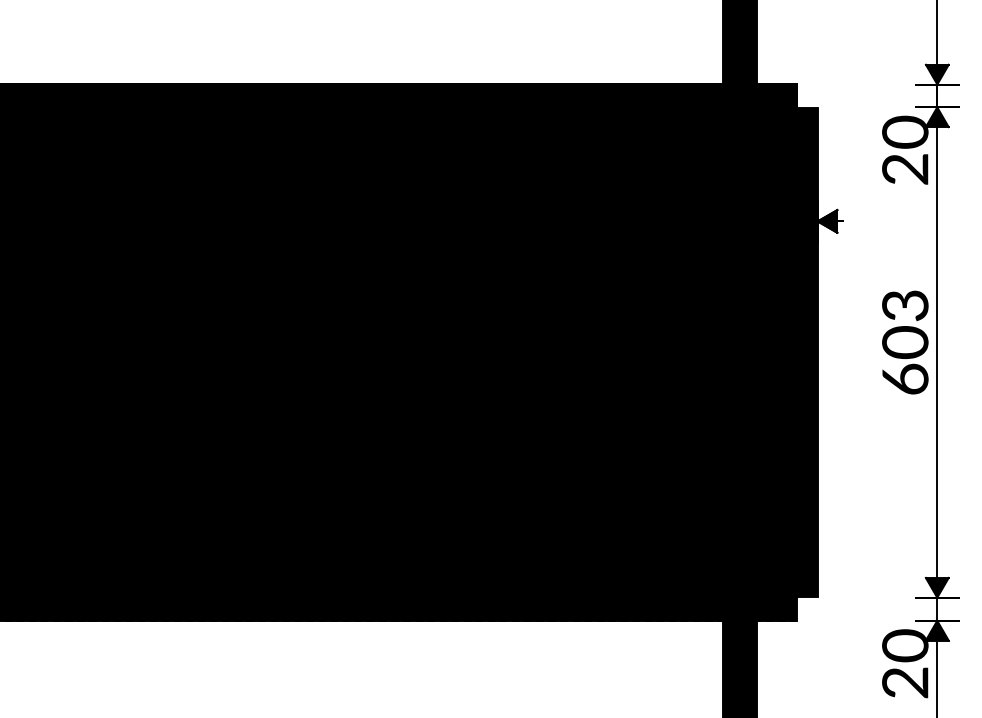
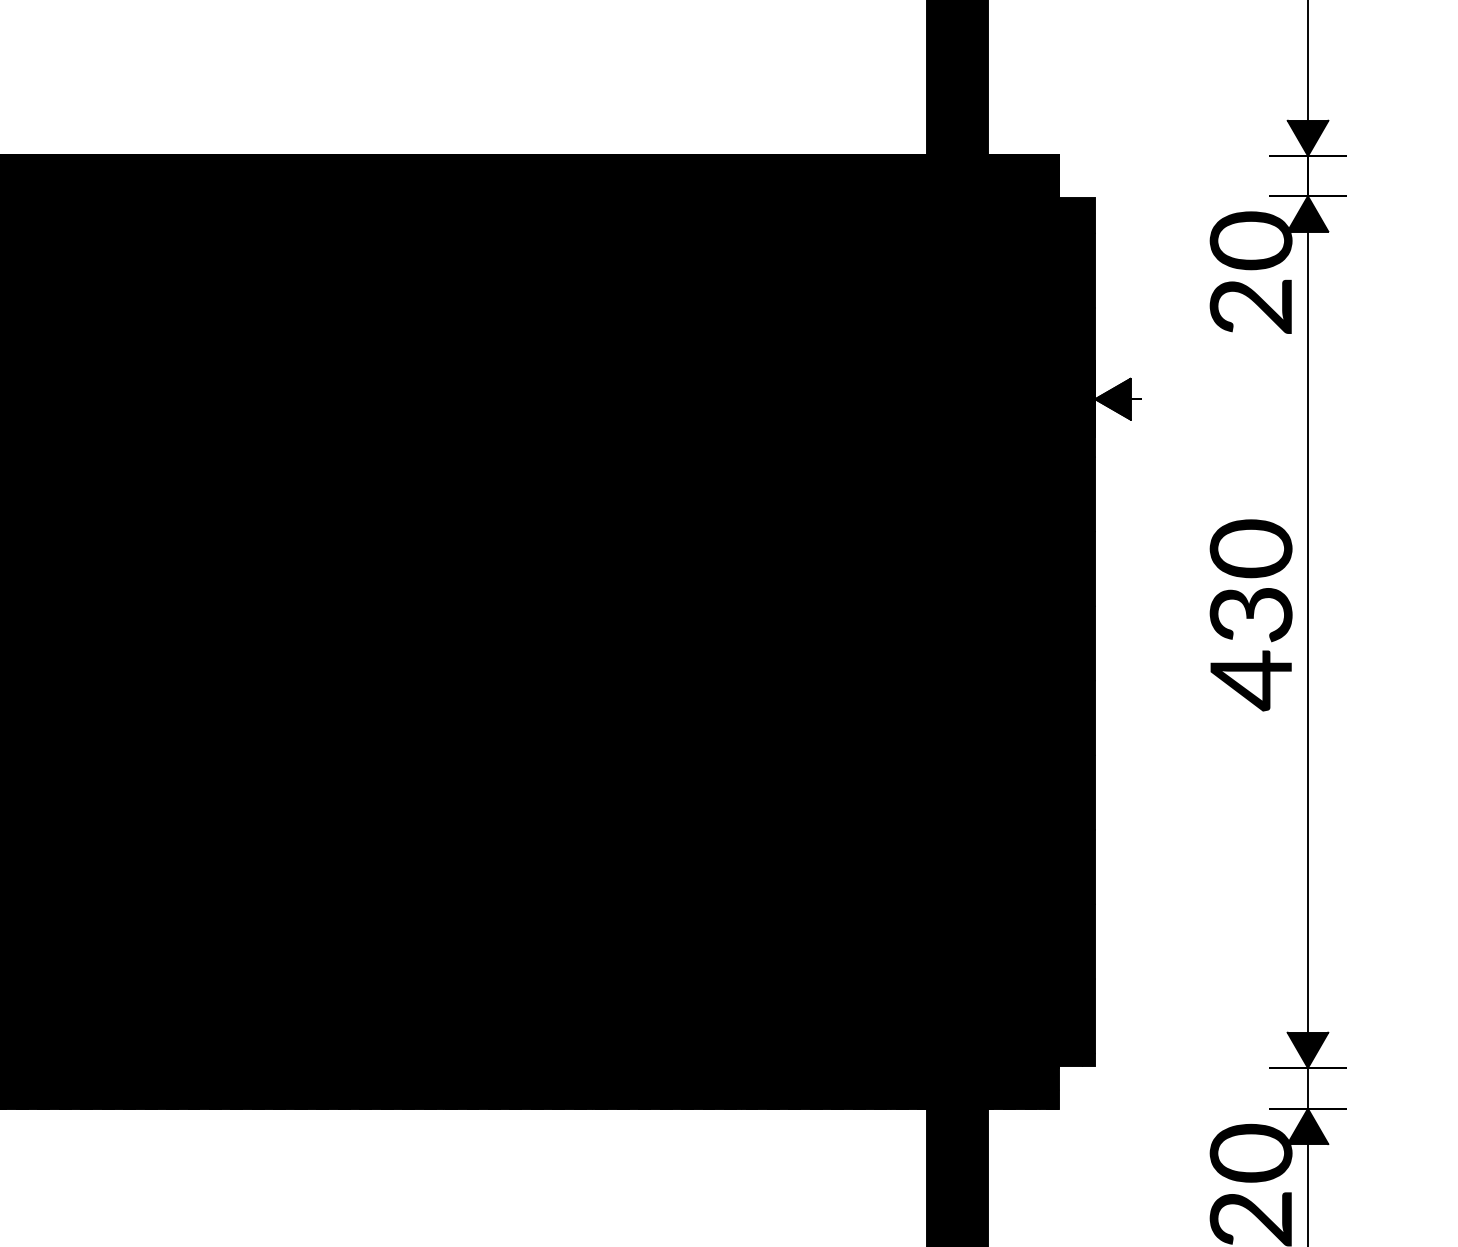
text: (905, 343) -> (1251, 616), 603 -> 430

